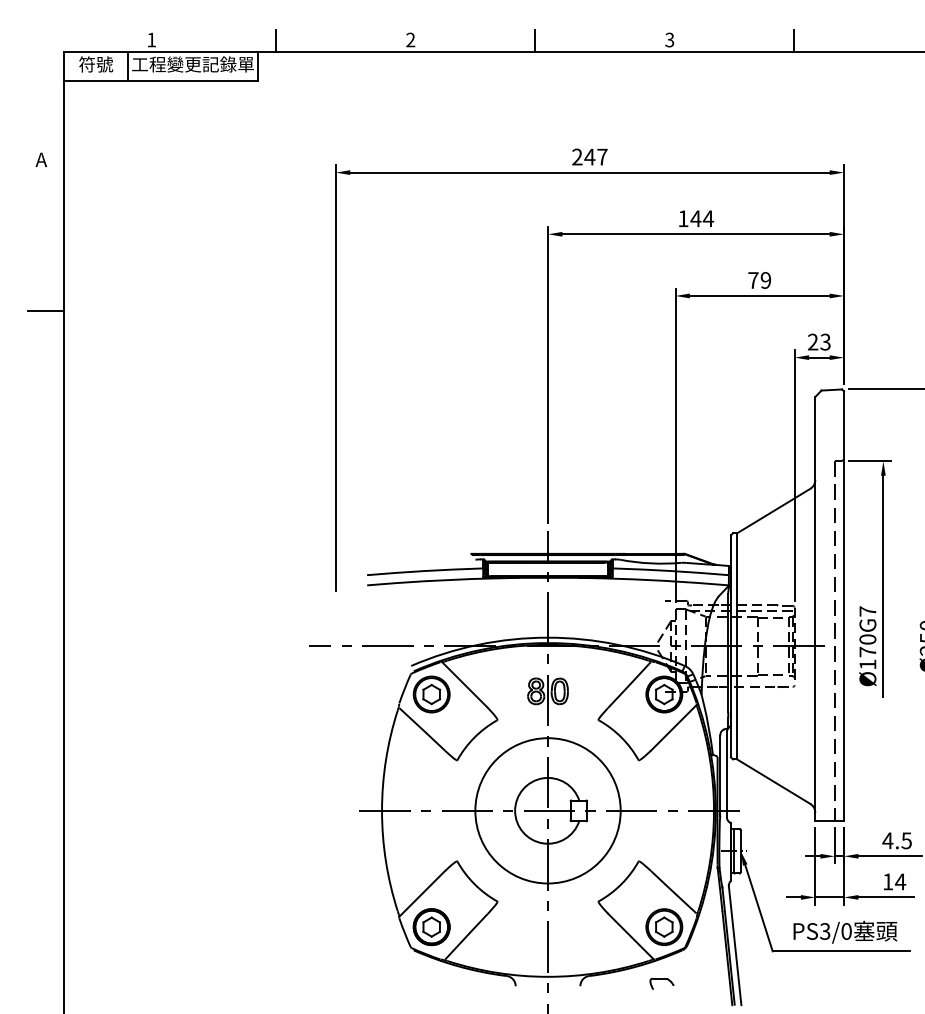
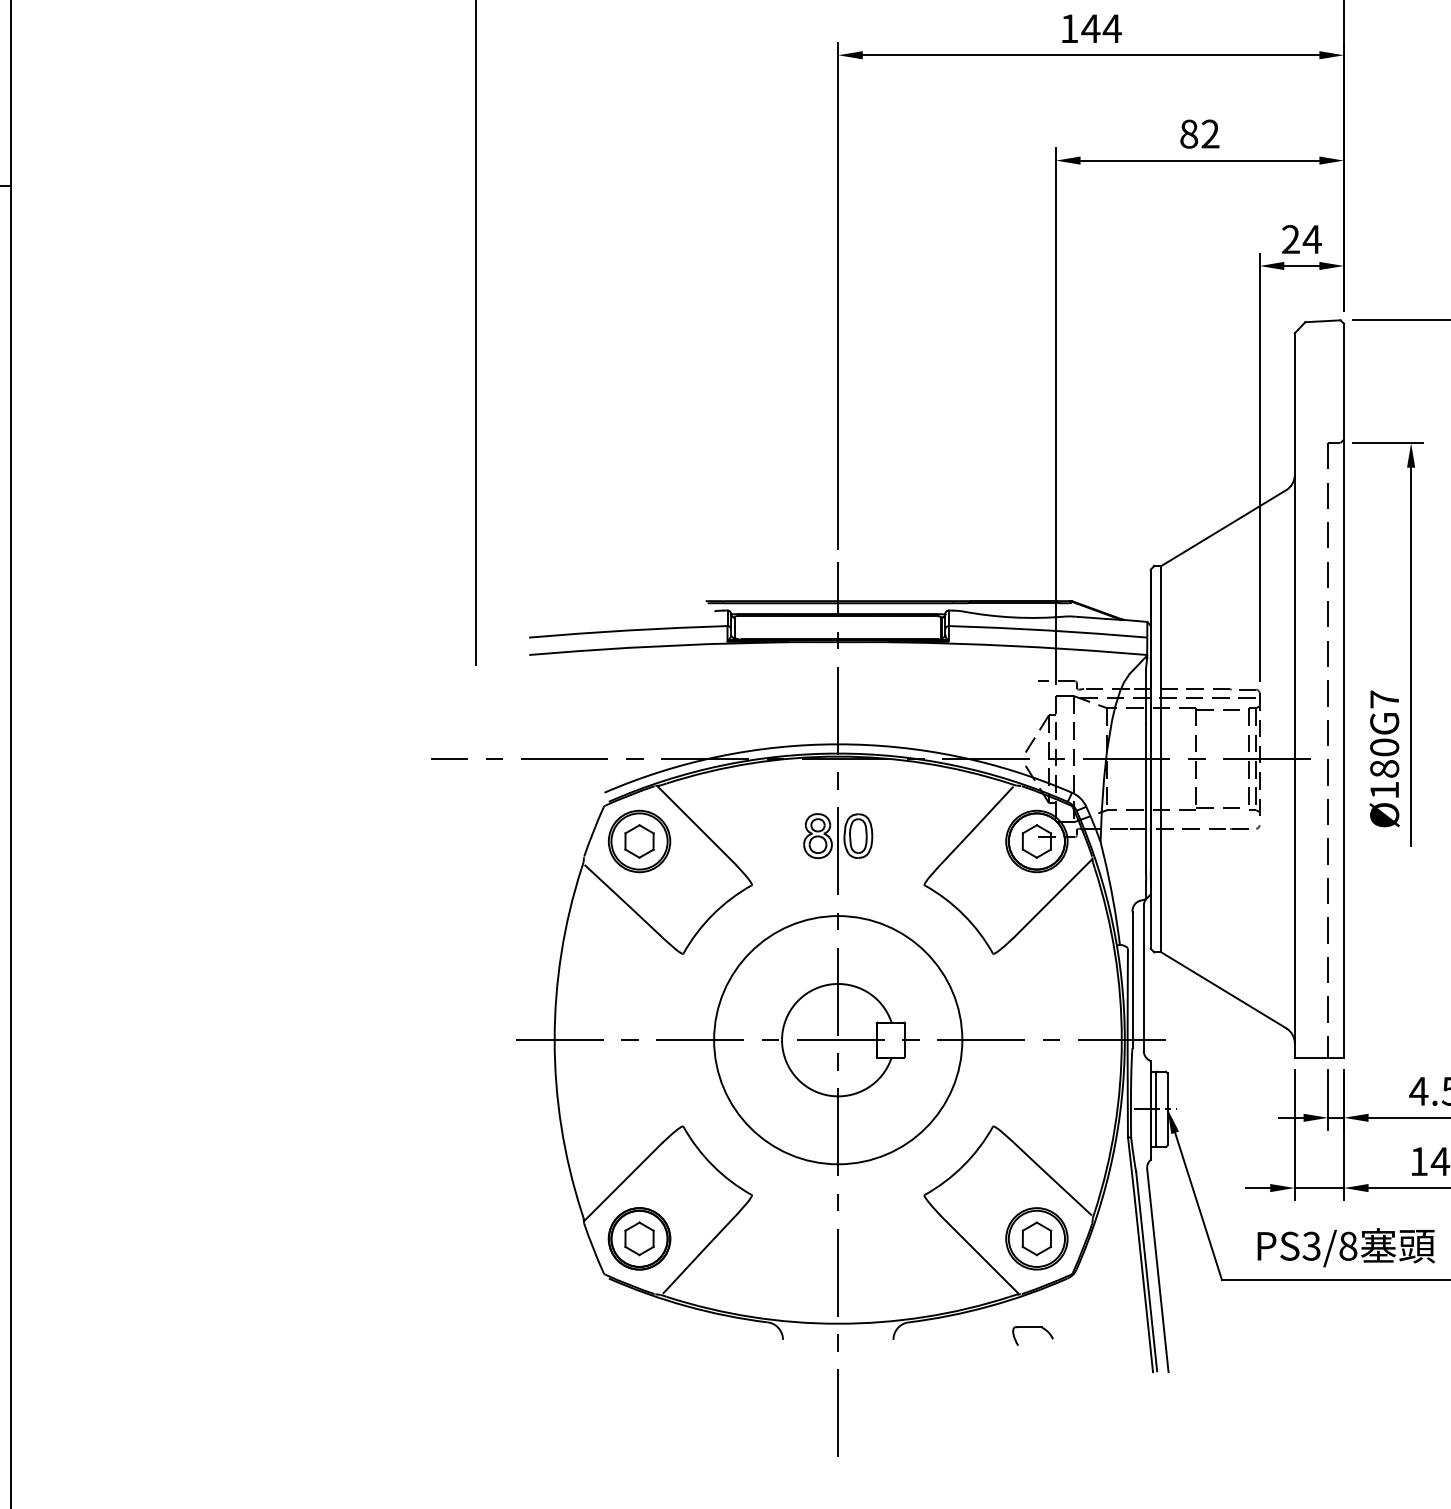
text: (759, 280) -> (1199, 134), 79 -> 82
text: (825, 341) -> (1312, 238), 23 -> 24
text: (867, 651) -> (1383, 767), Ø170G7 -> Ø180G7
text: (846, 931) -> (1348, 1246), PS3/0 -> PS3/8

